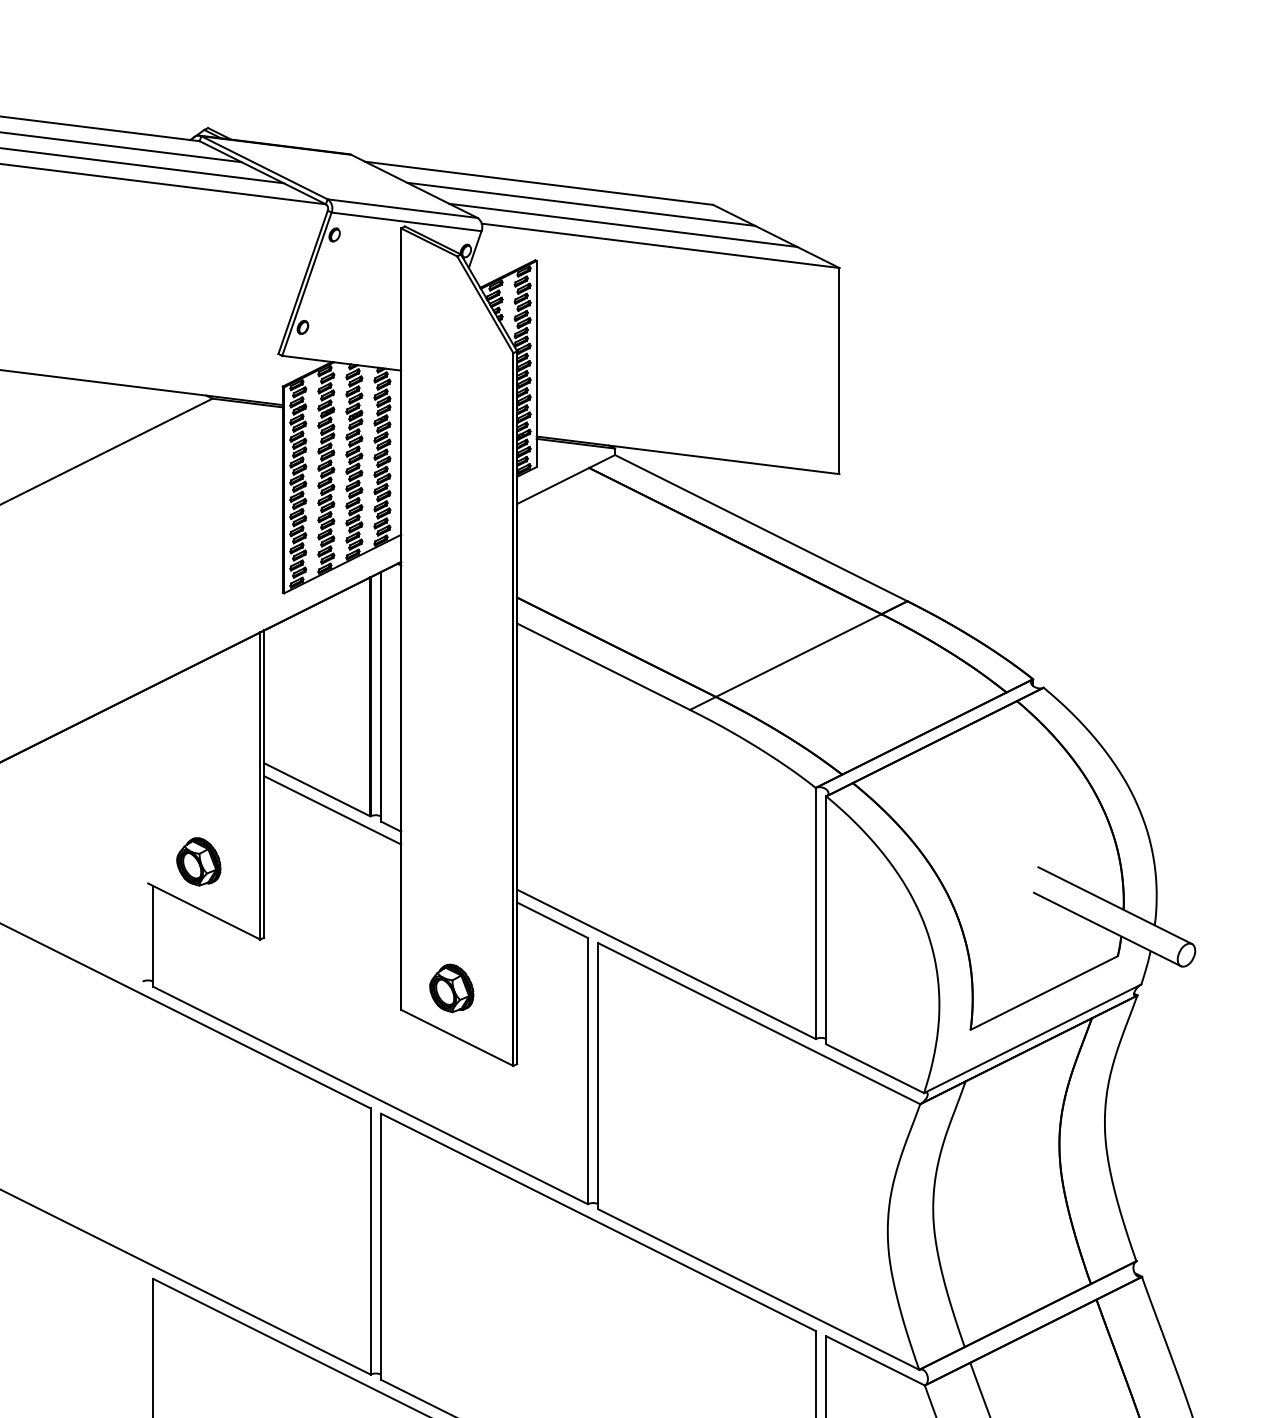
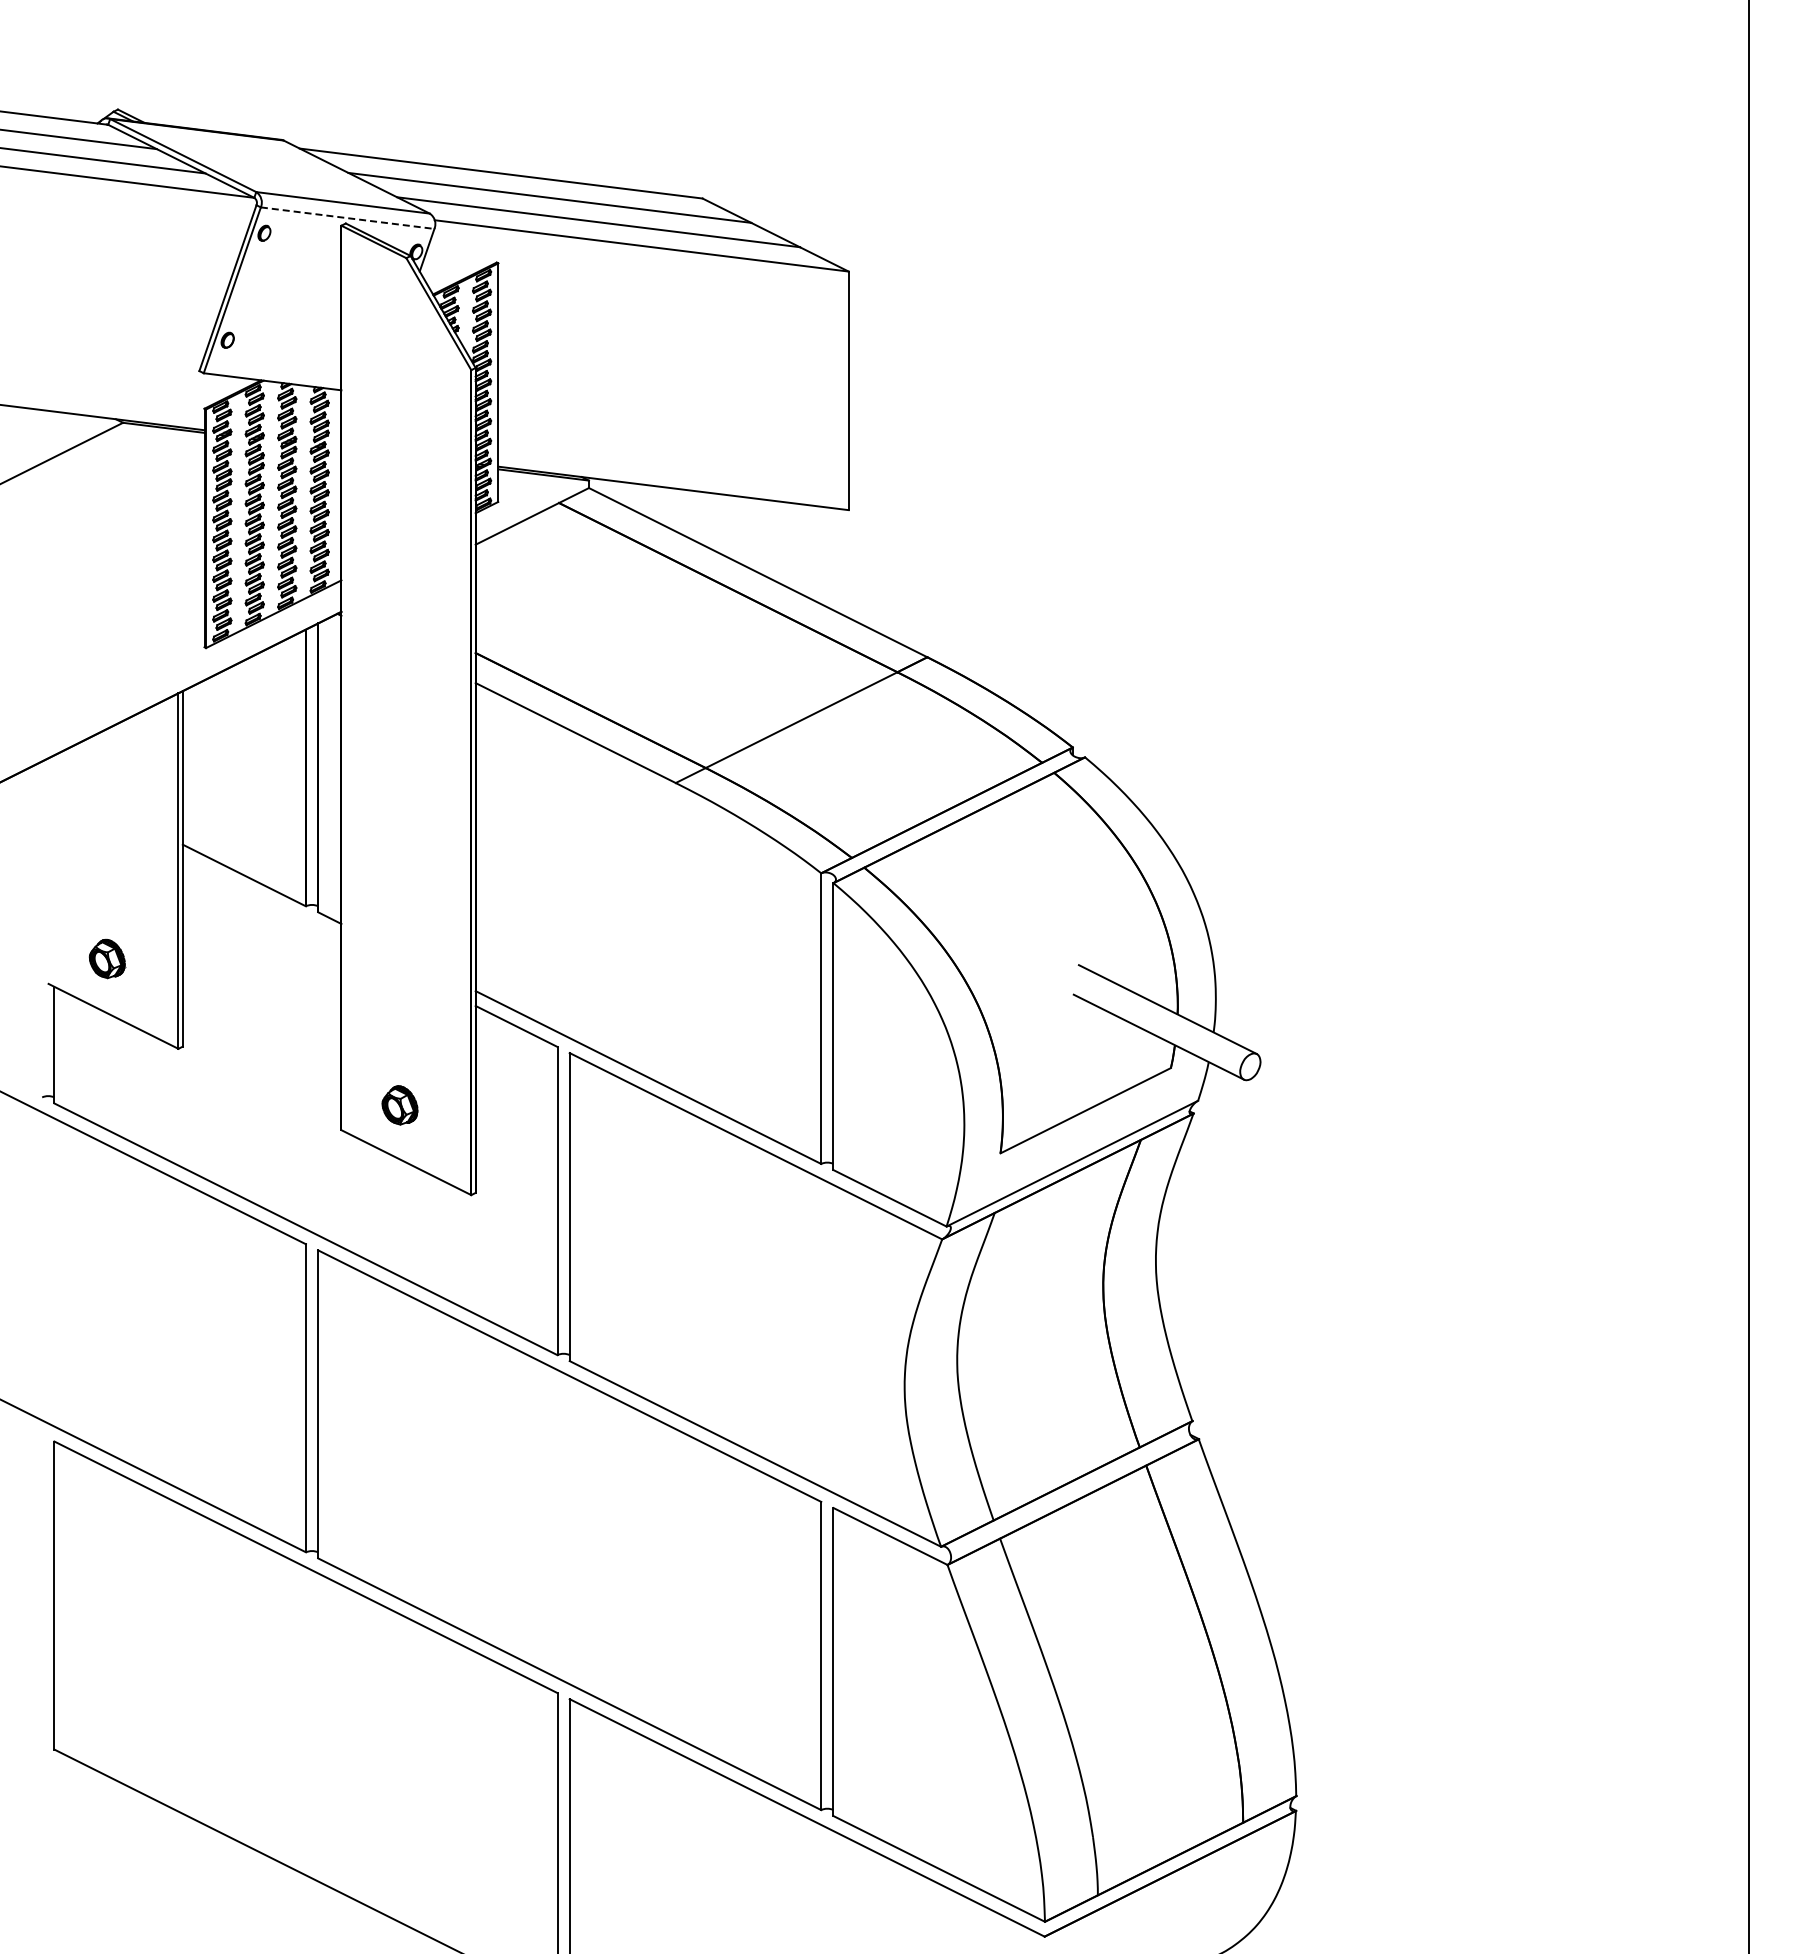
line: (407, 222) -> (348, 218), solid -> dashed
line: (332, 809) -> (261, 898), removed
part: (199, 861) -> (107, 958), size x0.7
part: (451, 988) -> (399, 1105), size x0.7

